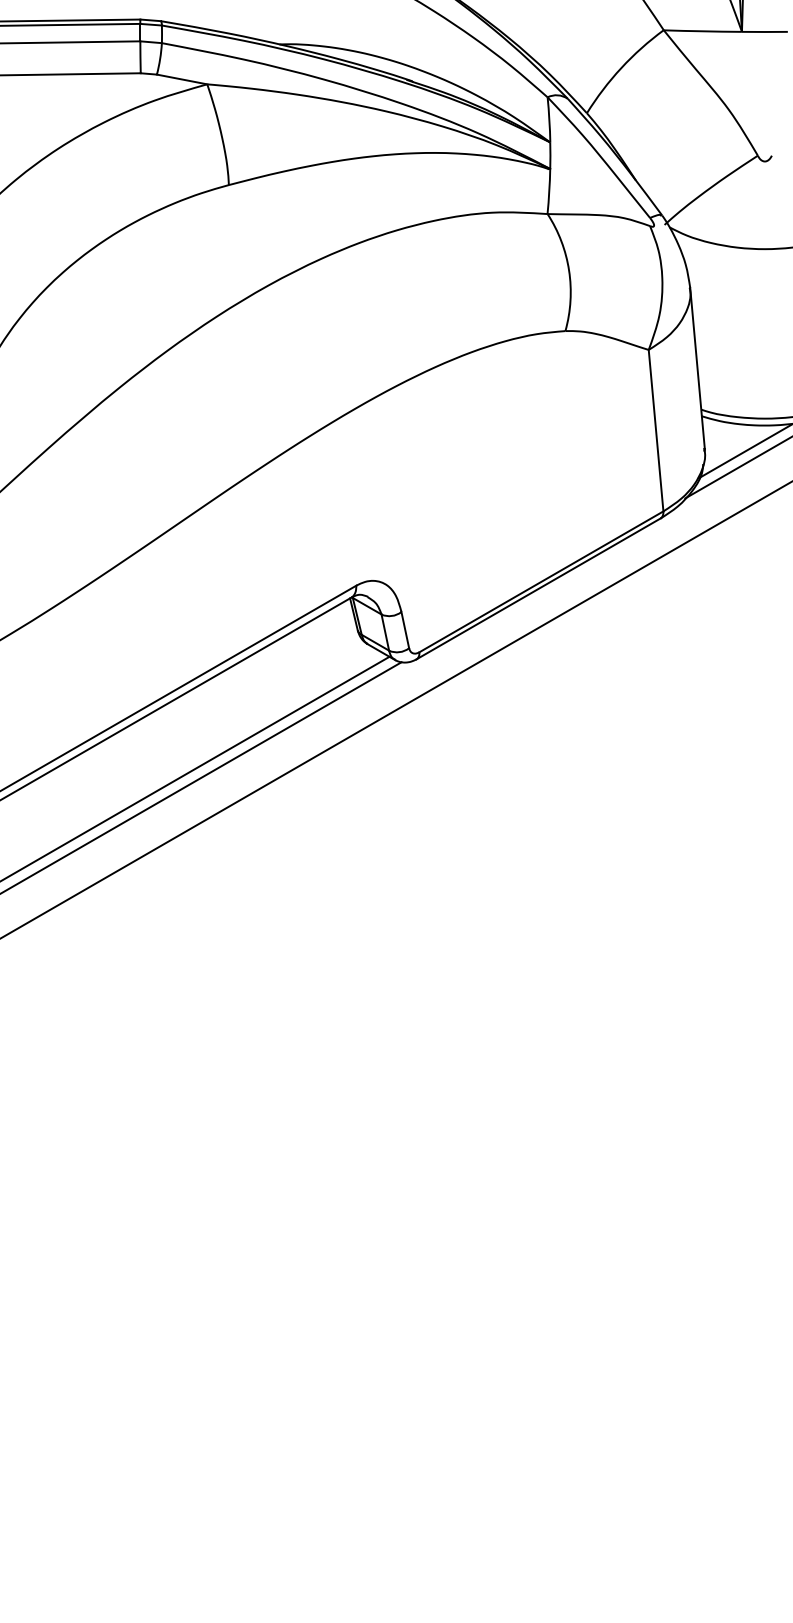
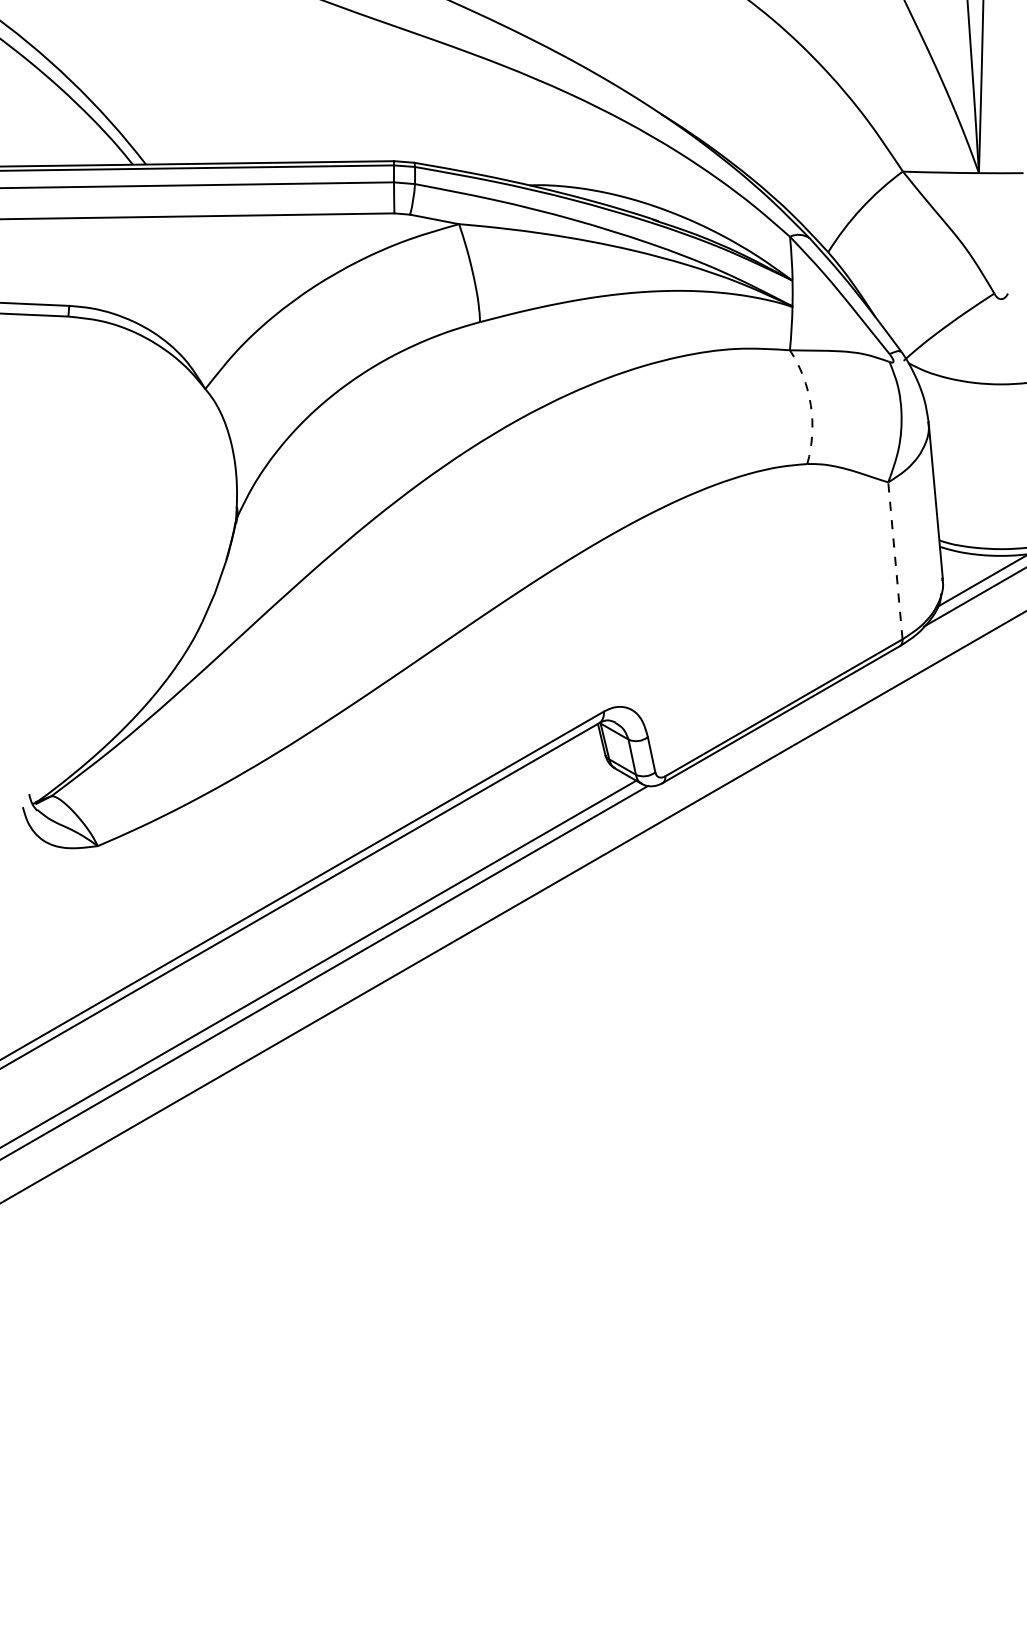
arc: (568, 270) -> (810, 405), solid -> dashed
line: (656, 430) -> (895, 560), solid -> dashed

